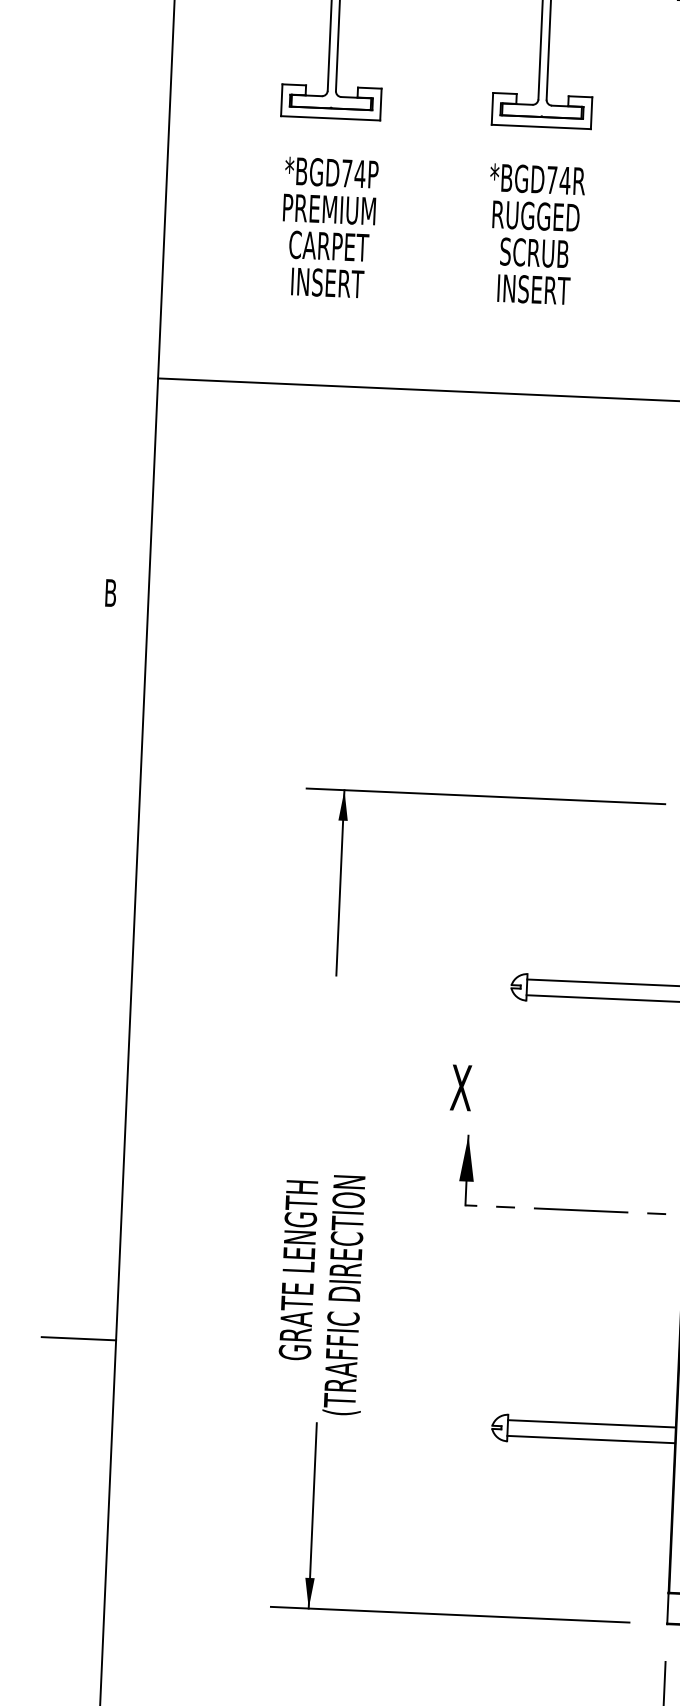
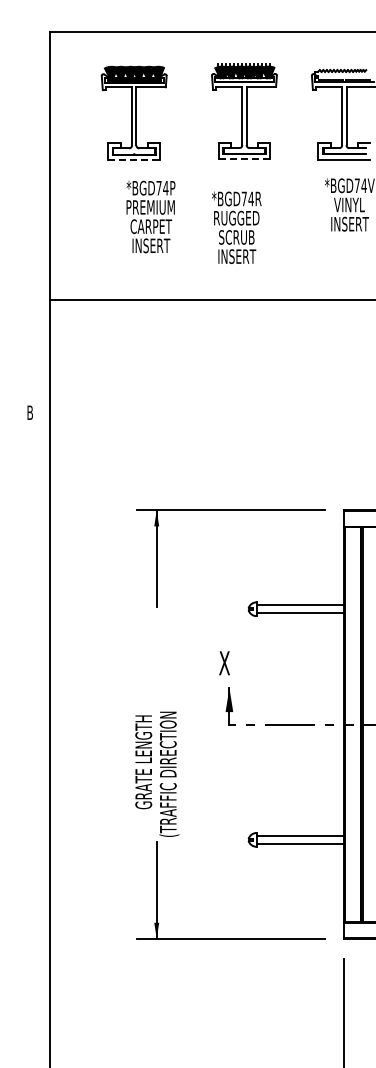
line: (331, 117) -> (134, 159), solid -> dashed
line: (541, 127) -> (244, 159), solid -> dashed
text: (328, 226) -> (150, 216), moved
text: (534, 233) -> (236, 227), moved
line: (78, 1339) -> (30, 803), removed

